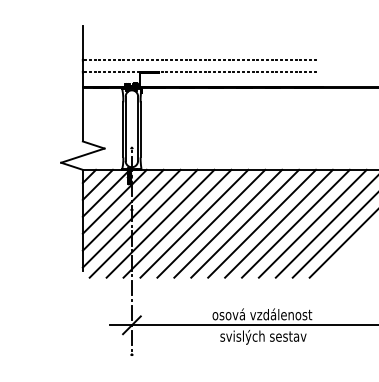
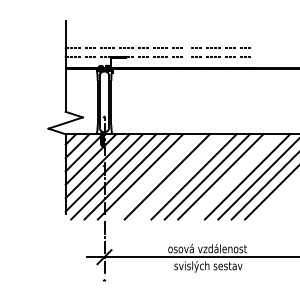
line: (194, 223) -> (153, 176), removed
line: (228, 223) -> (180, 176), removed
line: (295, 223) -> (233, 176), removed

